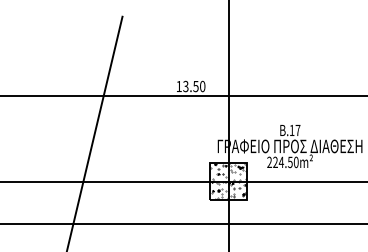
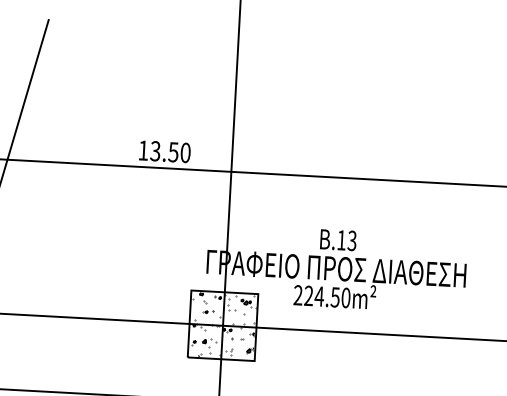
text: (297, 130) -> (351, 240), B.17 -> B.13

